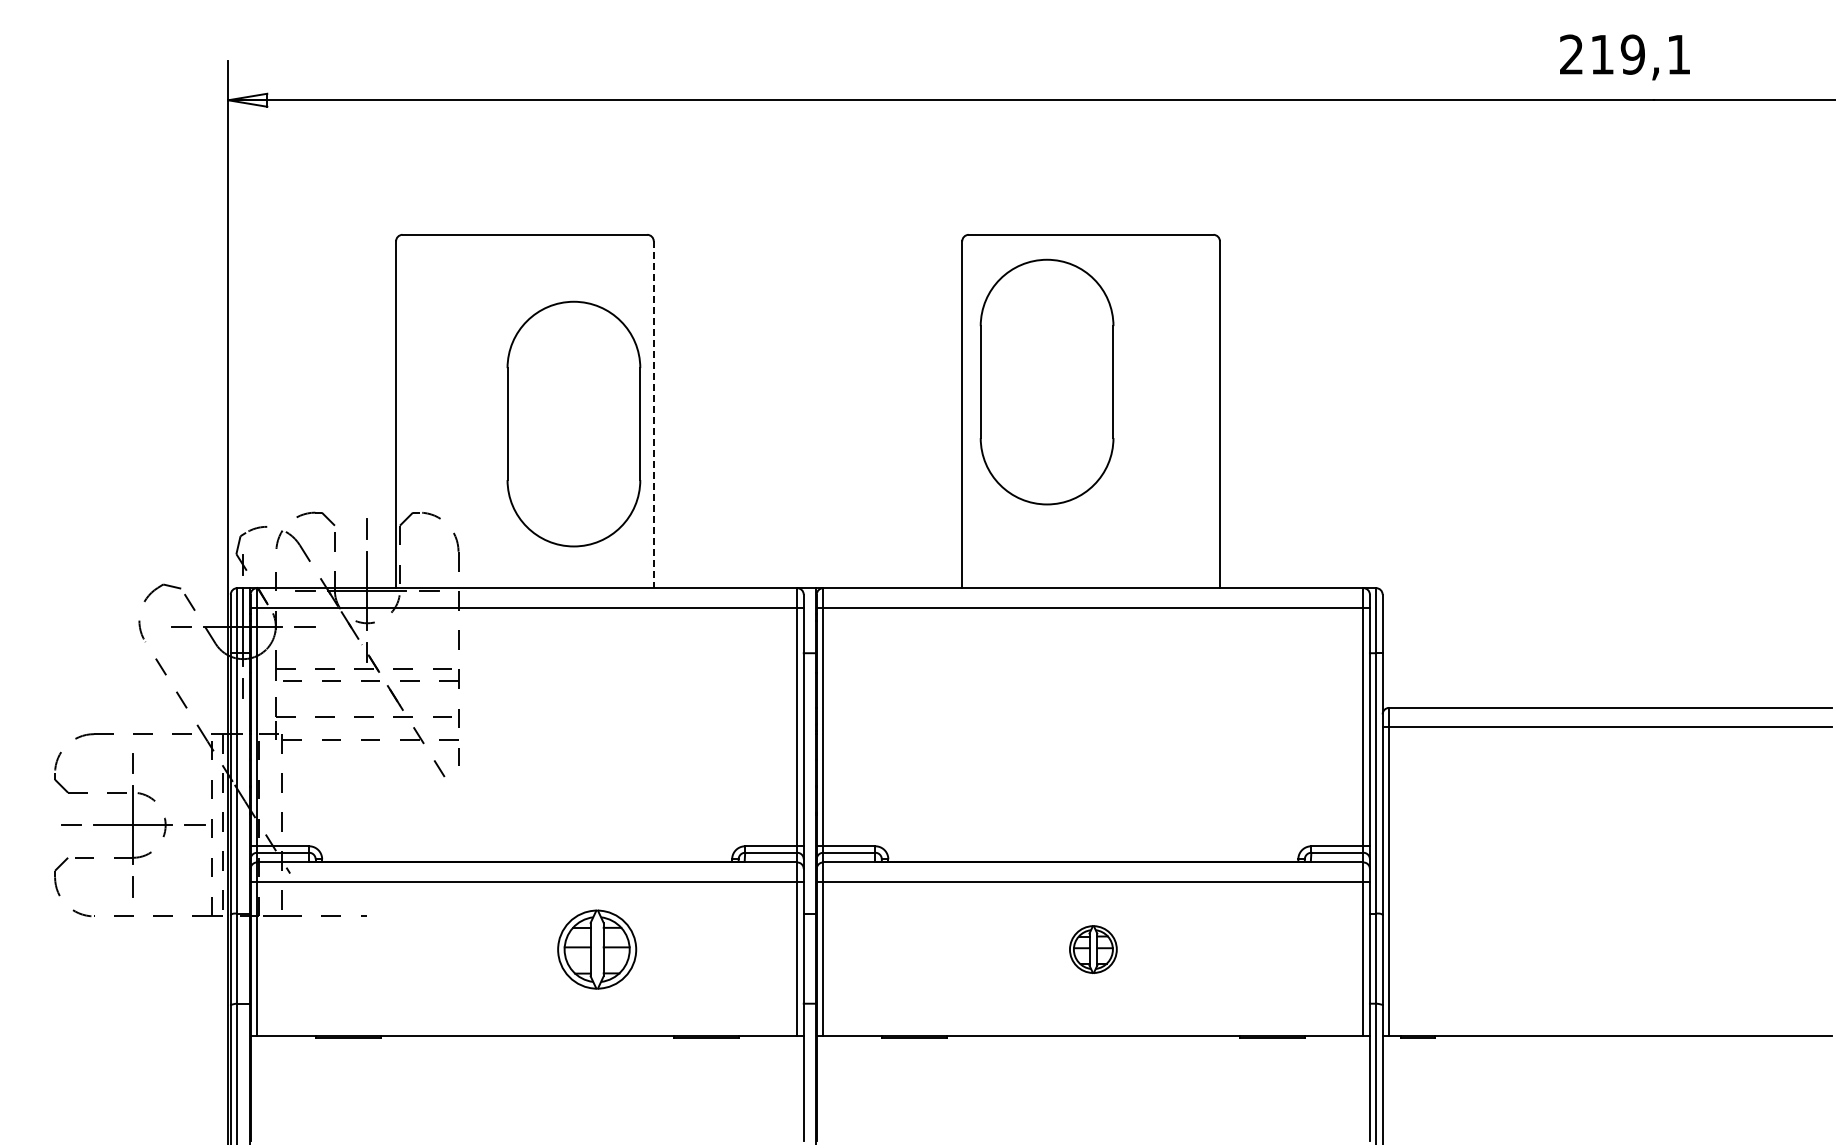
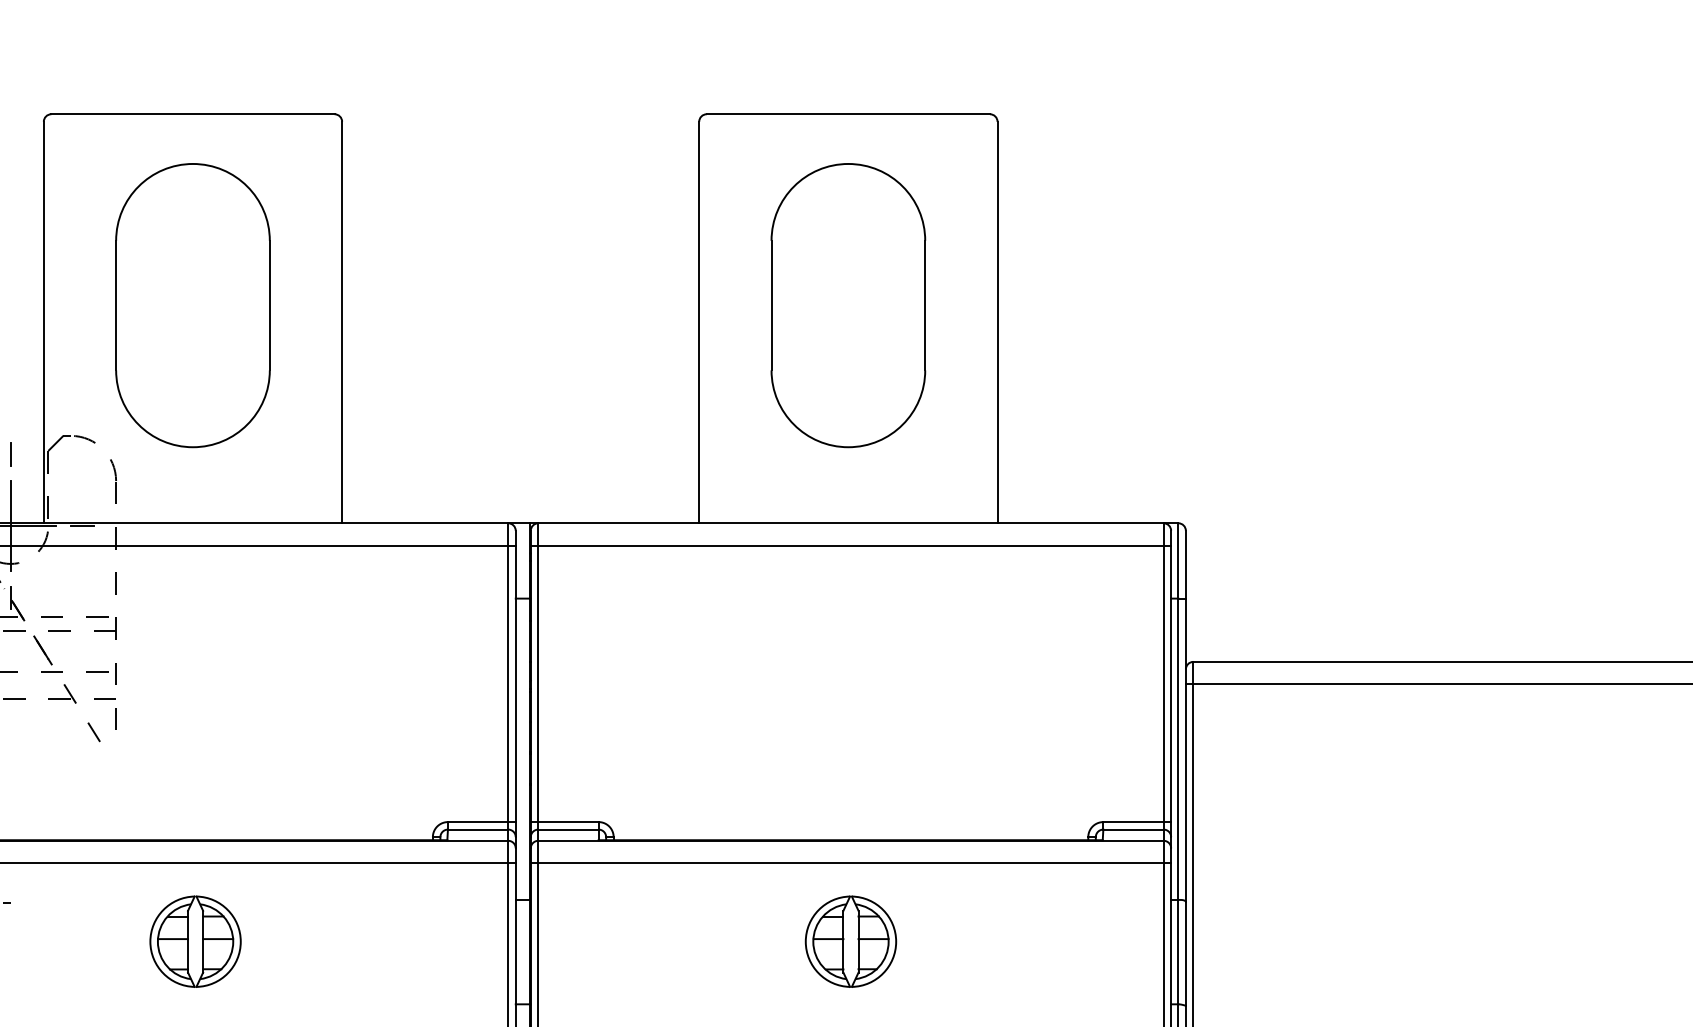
part: (1046, 381) -> (847, 304), moved
line: (653, 415) -> (341, 323), dashed -> solid
part: (573, 423) -> (192, 304), moved
part: (597, 949) -> (195, 941), moved
part: (1093, 949) -> (851, 941), size x1.67

